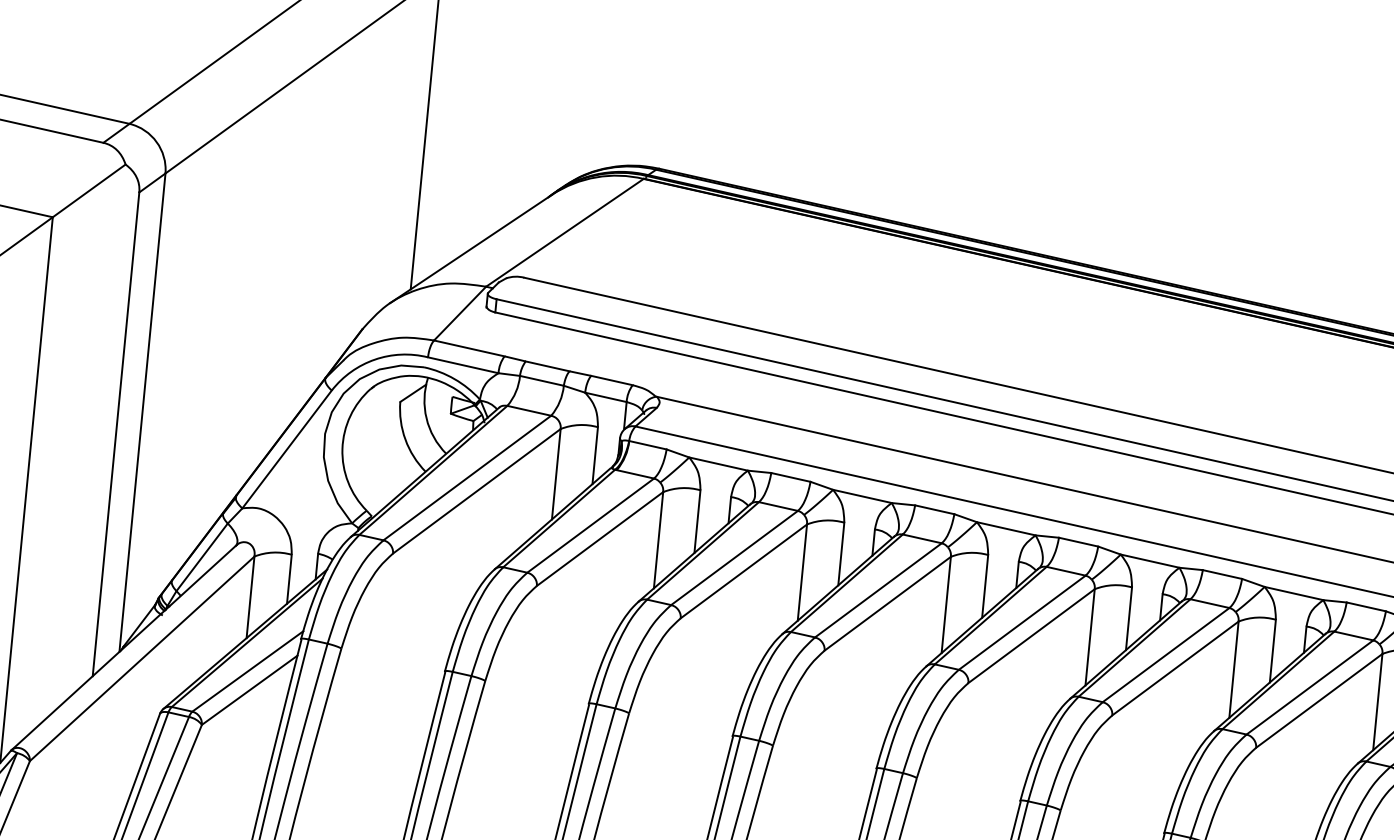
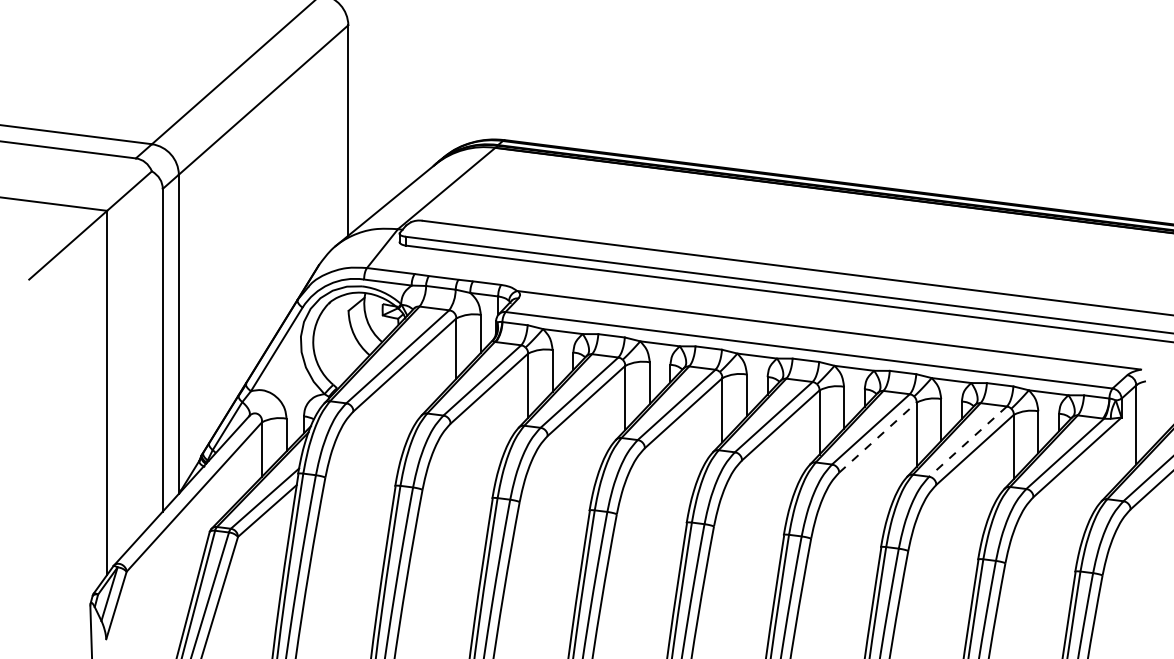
line: (1176, 668) -> (878, 437), solid -> dashed
line: (1309, 687) -> (967, 441), solid -> dashed

